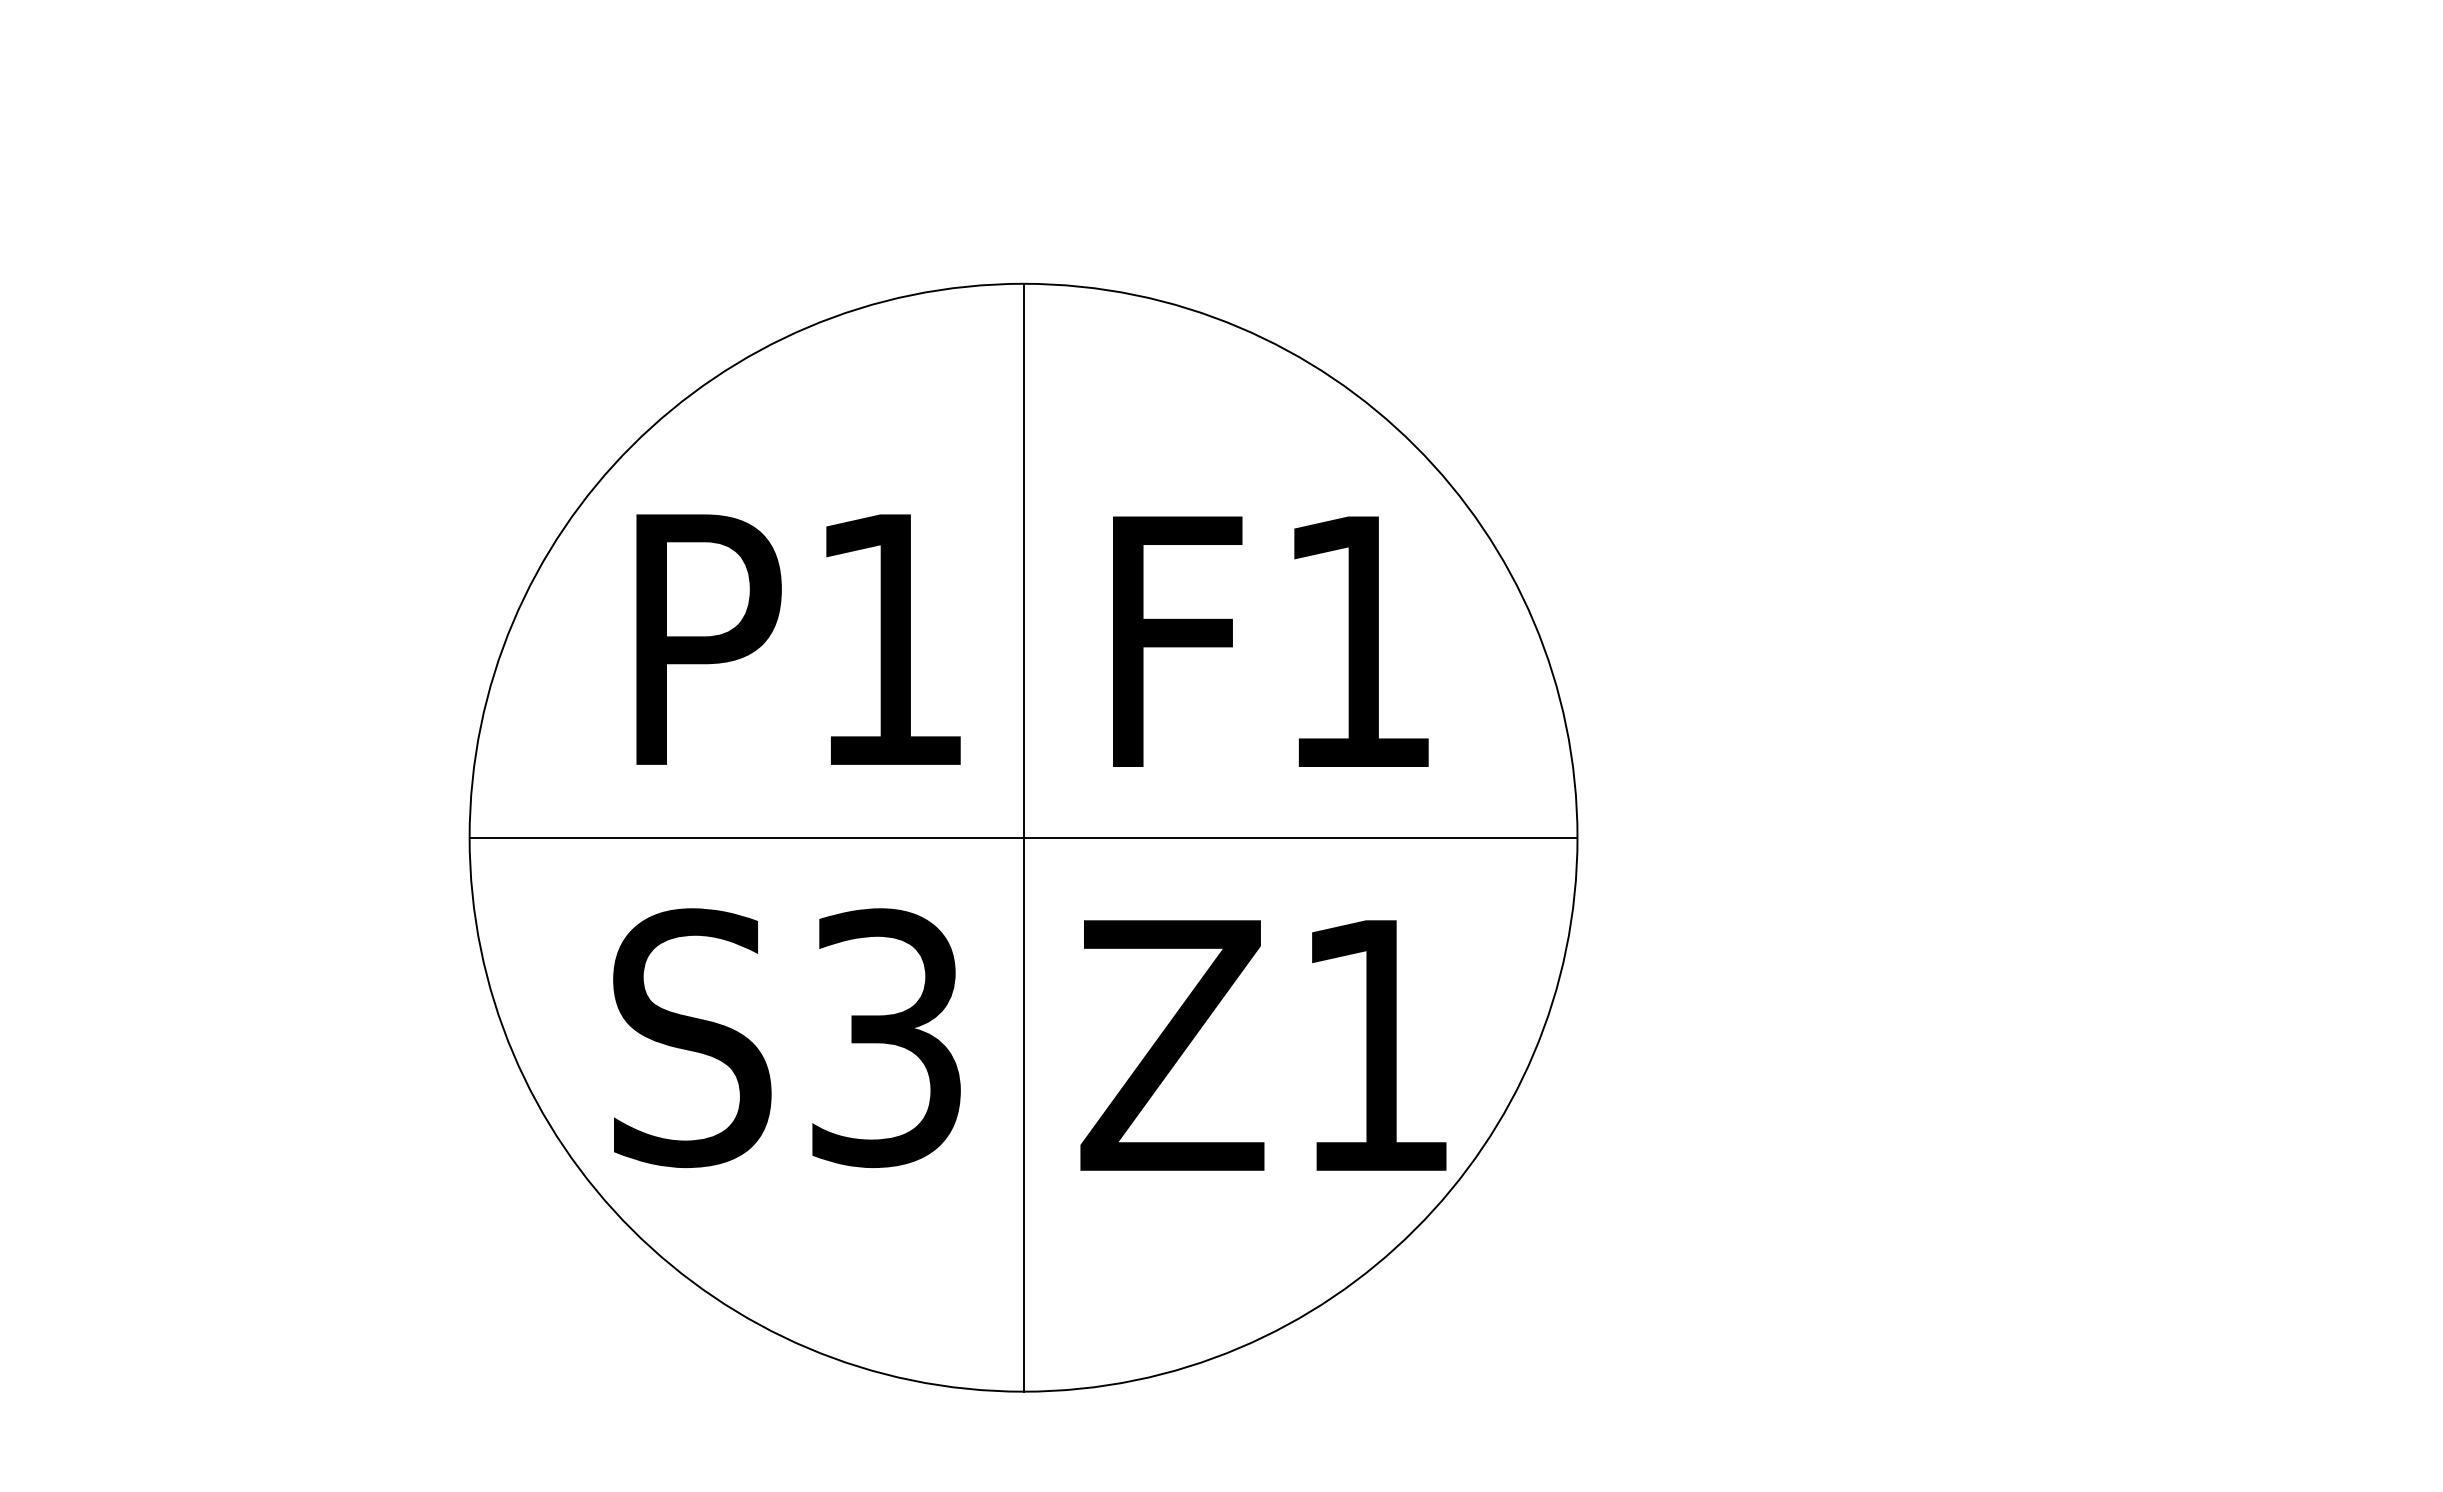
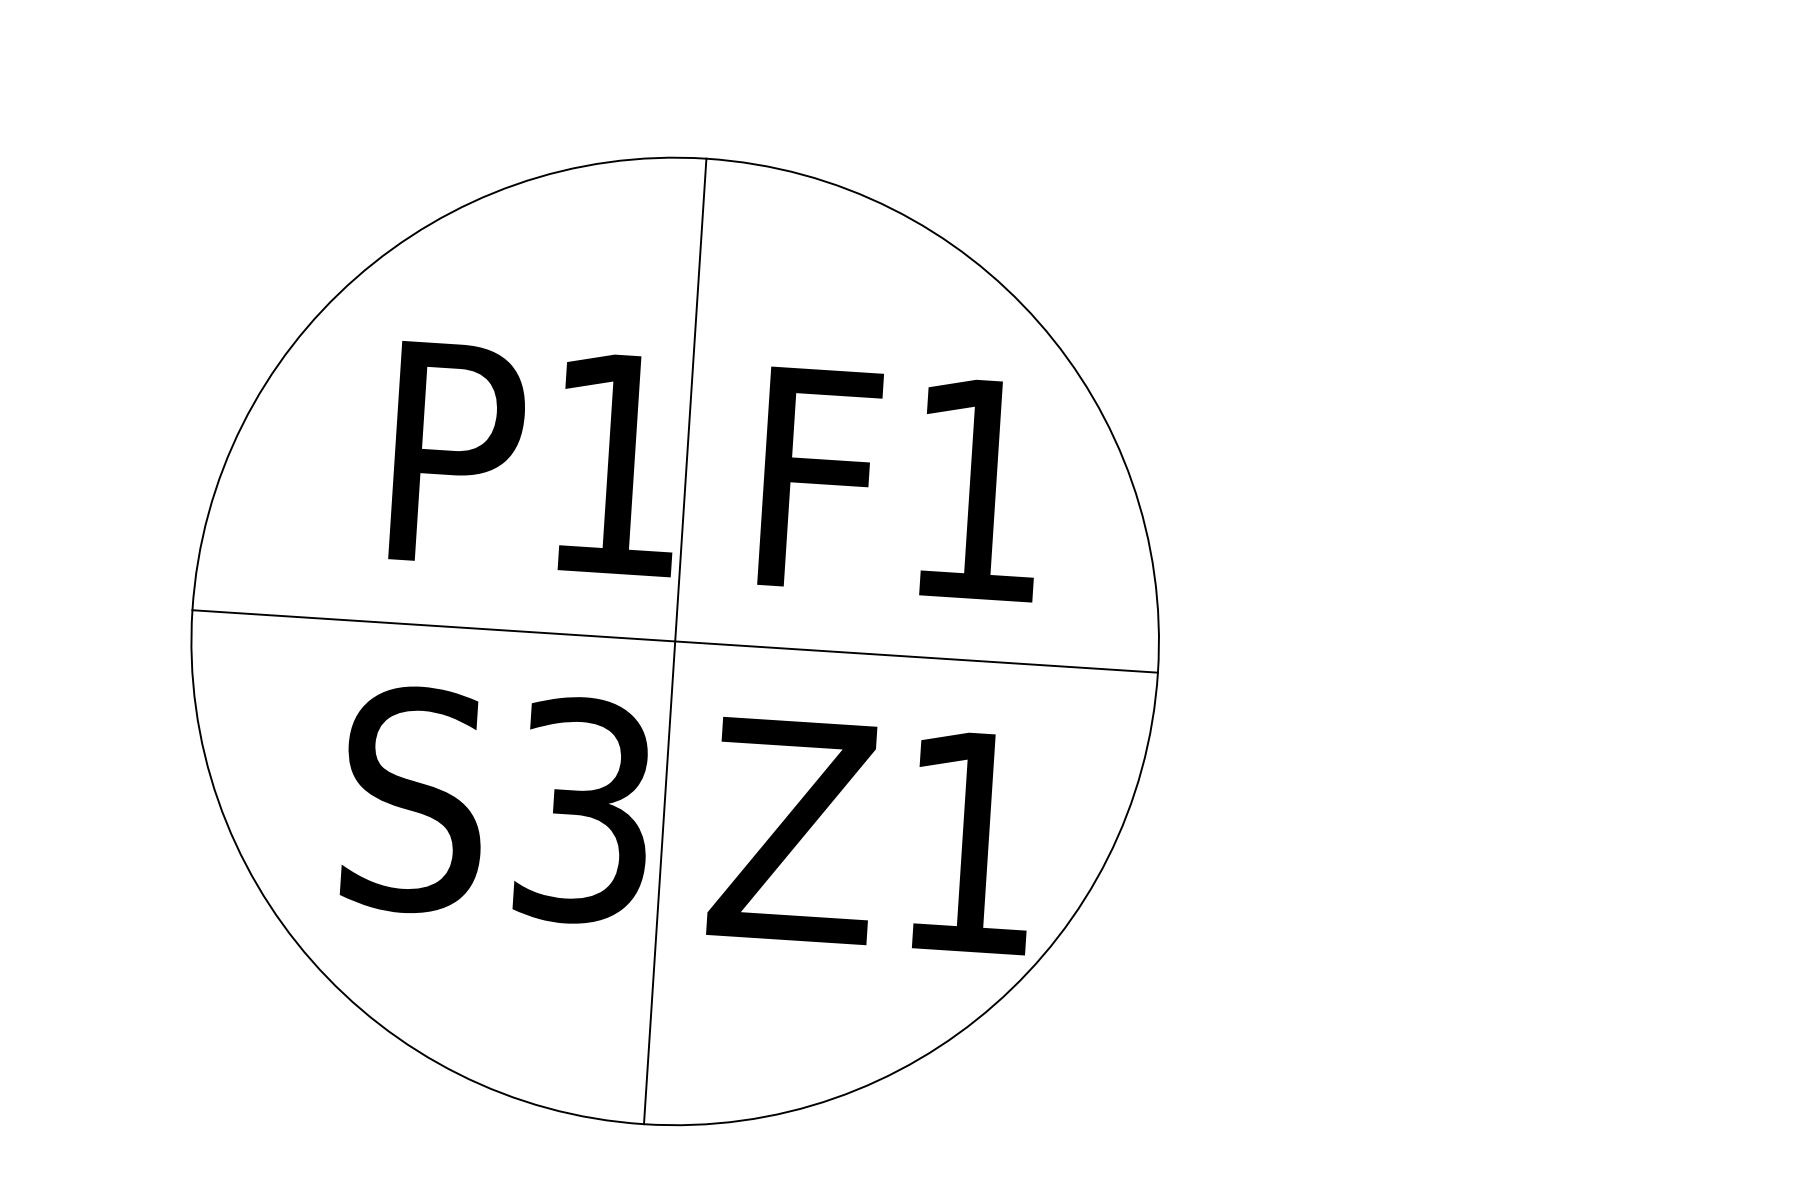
text: (798, 639) -> (536, 458), moved
text: (786, 1037) -> (496, 804), moved

